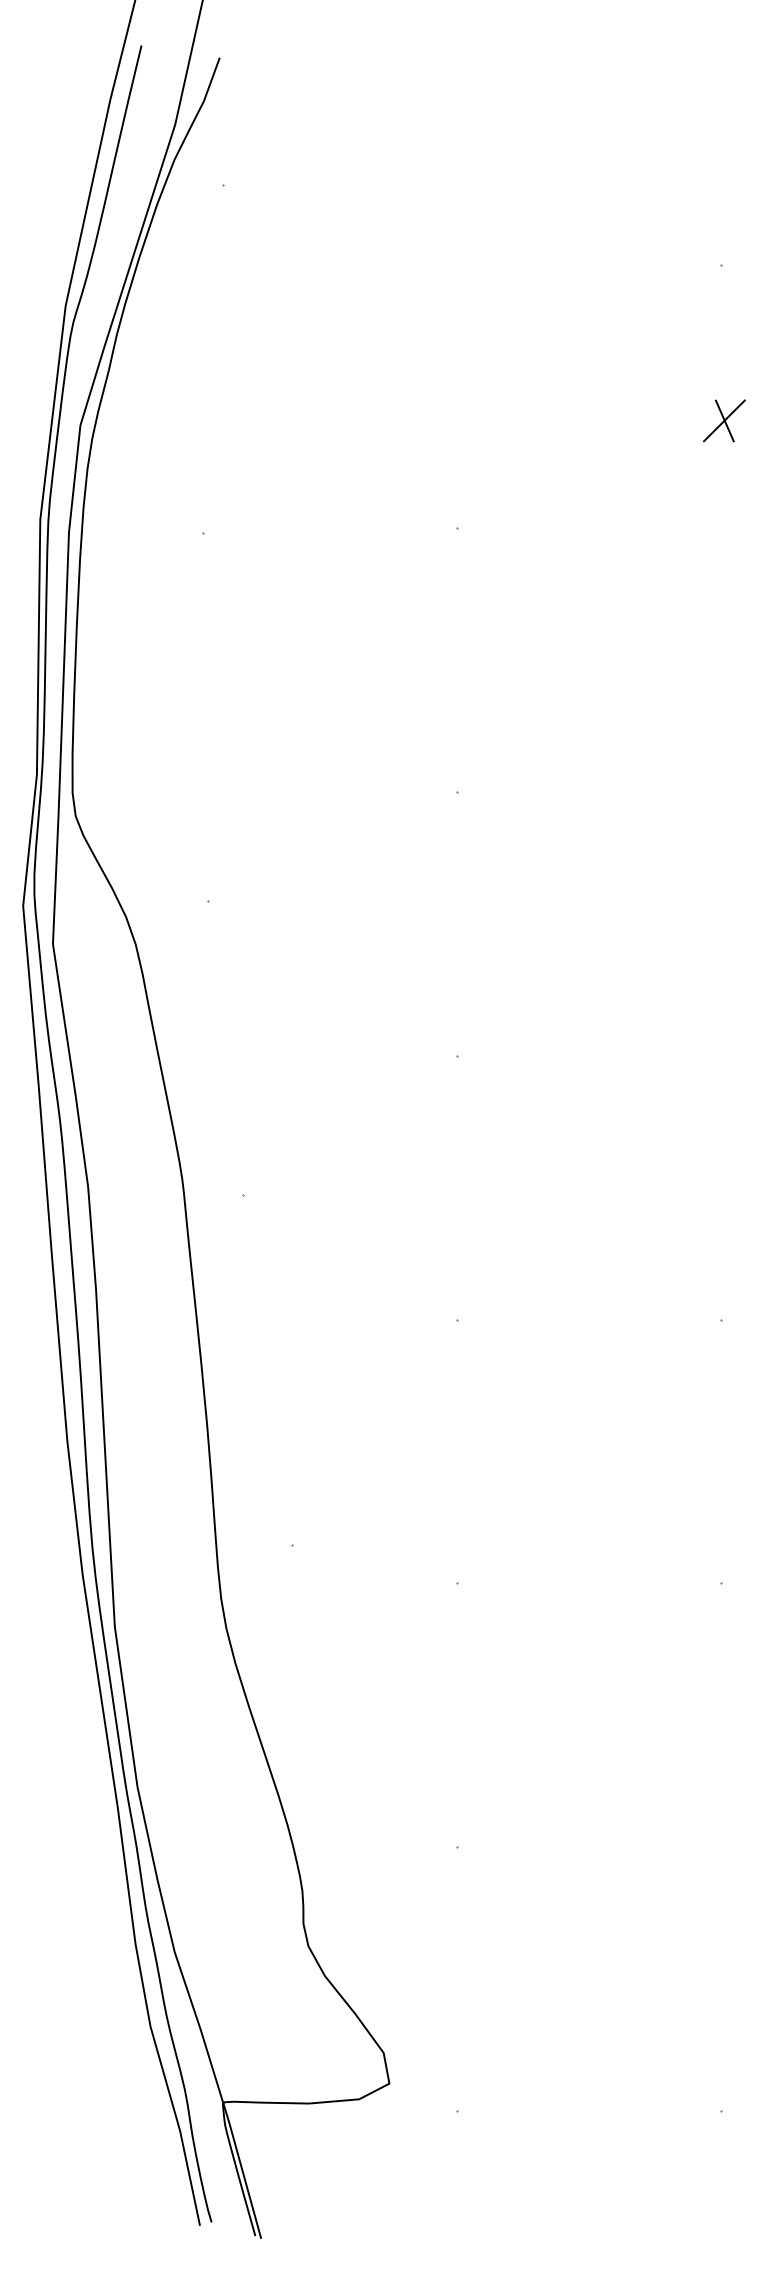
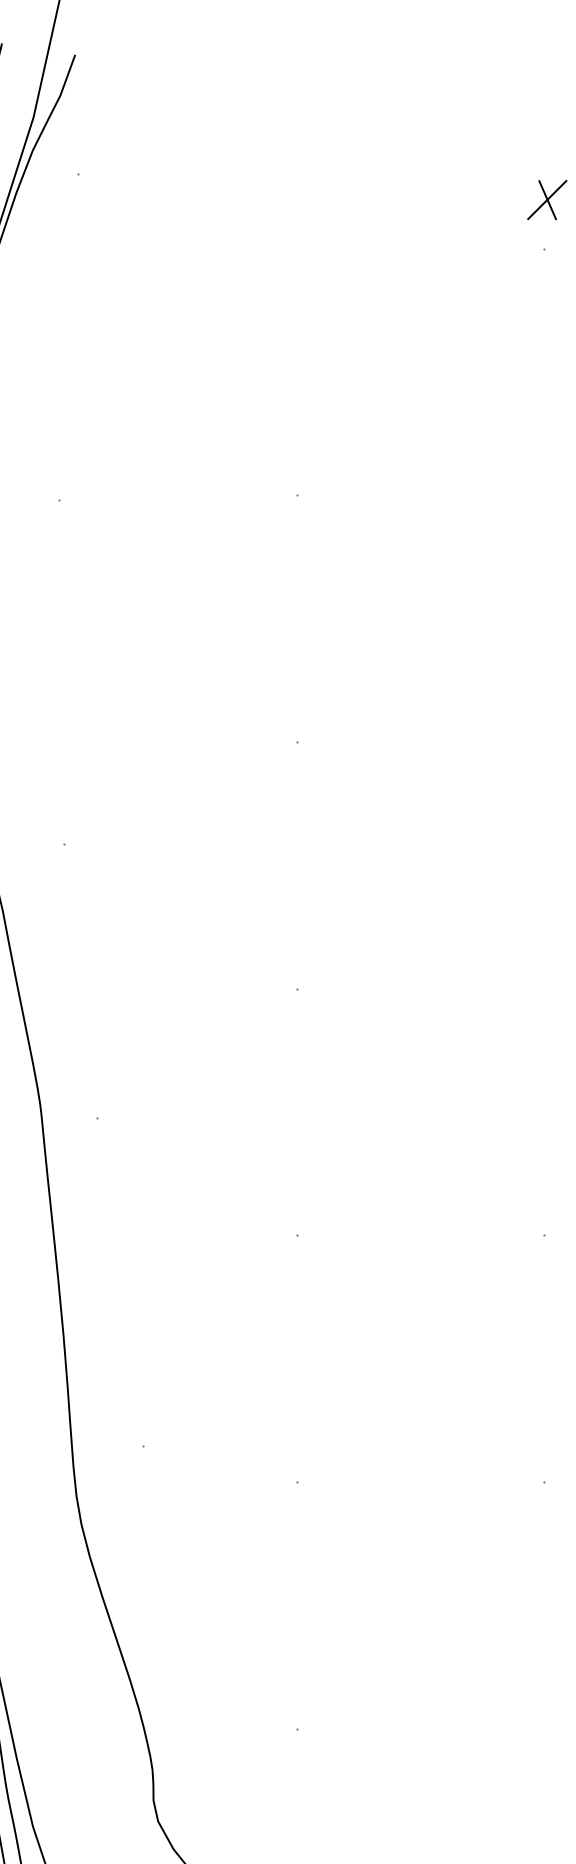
part: (724, 420) -> (547, 199), moved

